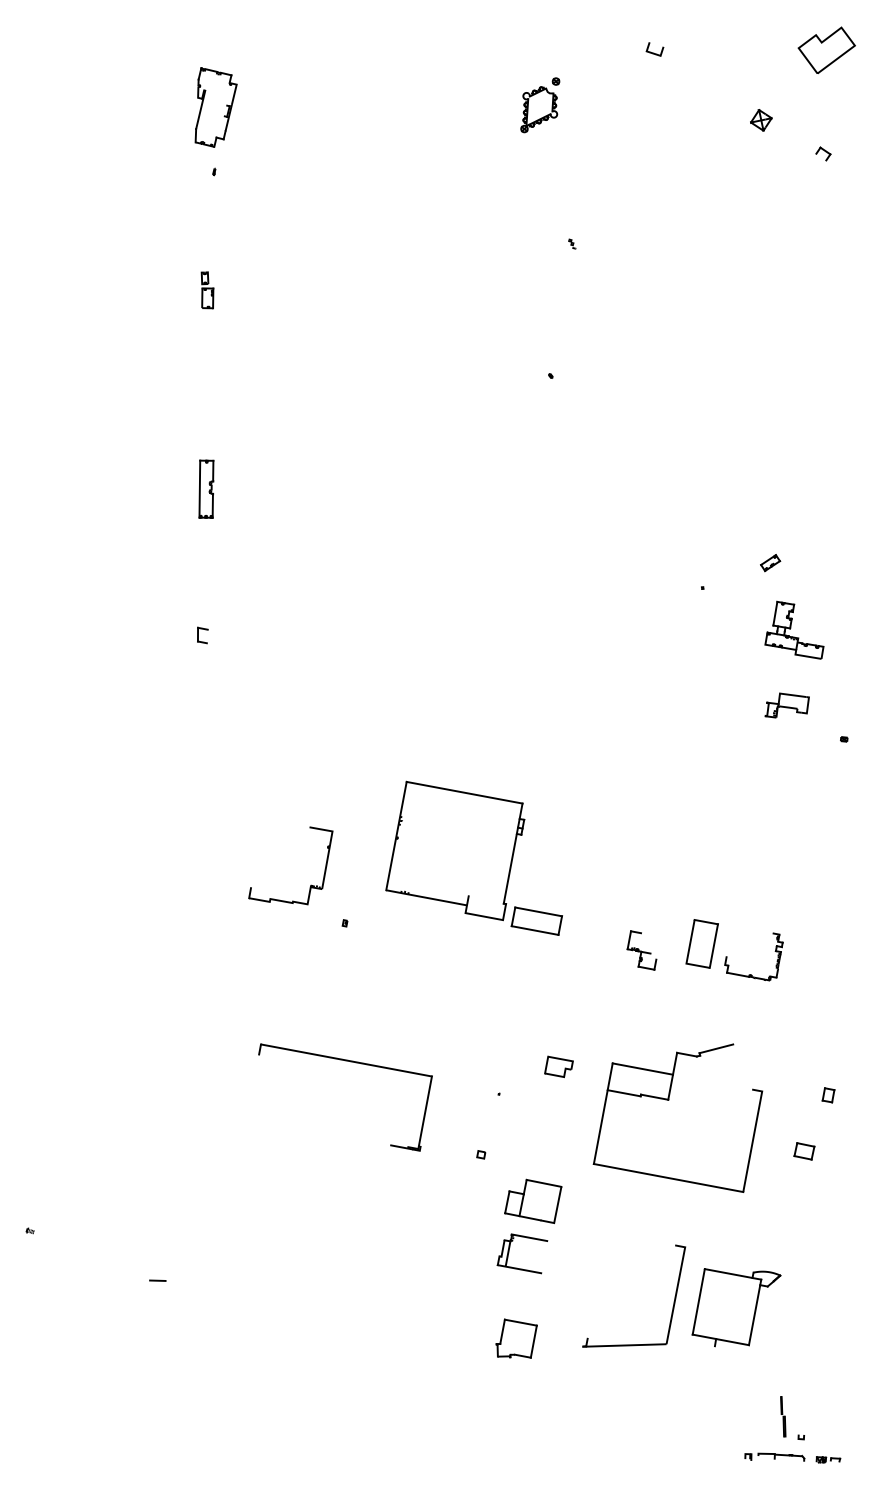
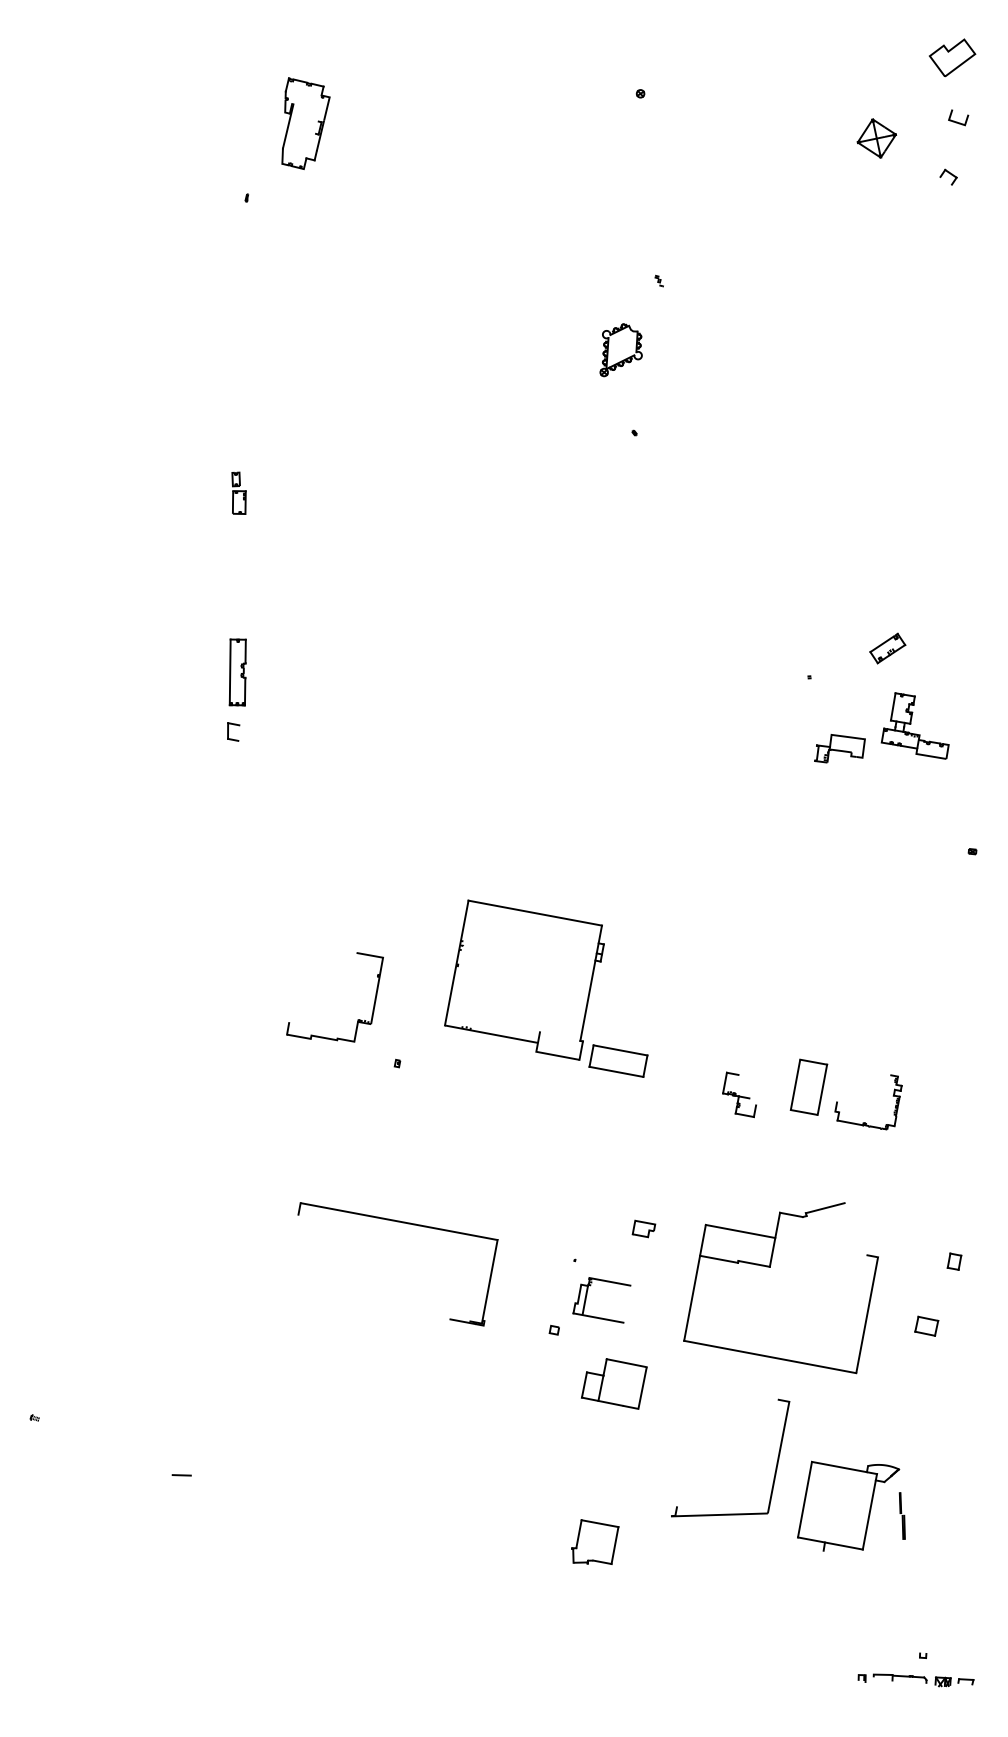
part: (826, 50) -> (952, 57), size x0.7
line: (654, 52) -> (957, 121), moved
part: (215, 107) -> (305, 123), moved
part: (538, 109) -> (620, 350), moved
part: (761, 120) -> (877, 138), size x1.6
part: (207, 289) -> (238, 492), moved
part: (206, 489) -> (237, 672), moved
part: (770, 563) -> (887, 648), size x1.6
part: (786, 705) -> (839, 748), moved
part: (558, 1066) -> (643, 1228), size x0.7
part: (509, 1249) -> (587, 1295), moved
part: (673, 1304) -> (775, 1467), moved
part: (782, 1416) -> (901, 1515), moved
part: (827, 1459) -> (953, 1681), size x1.4

